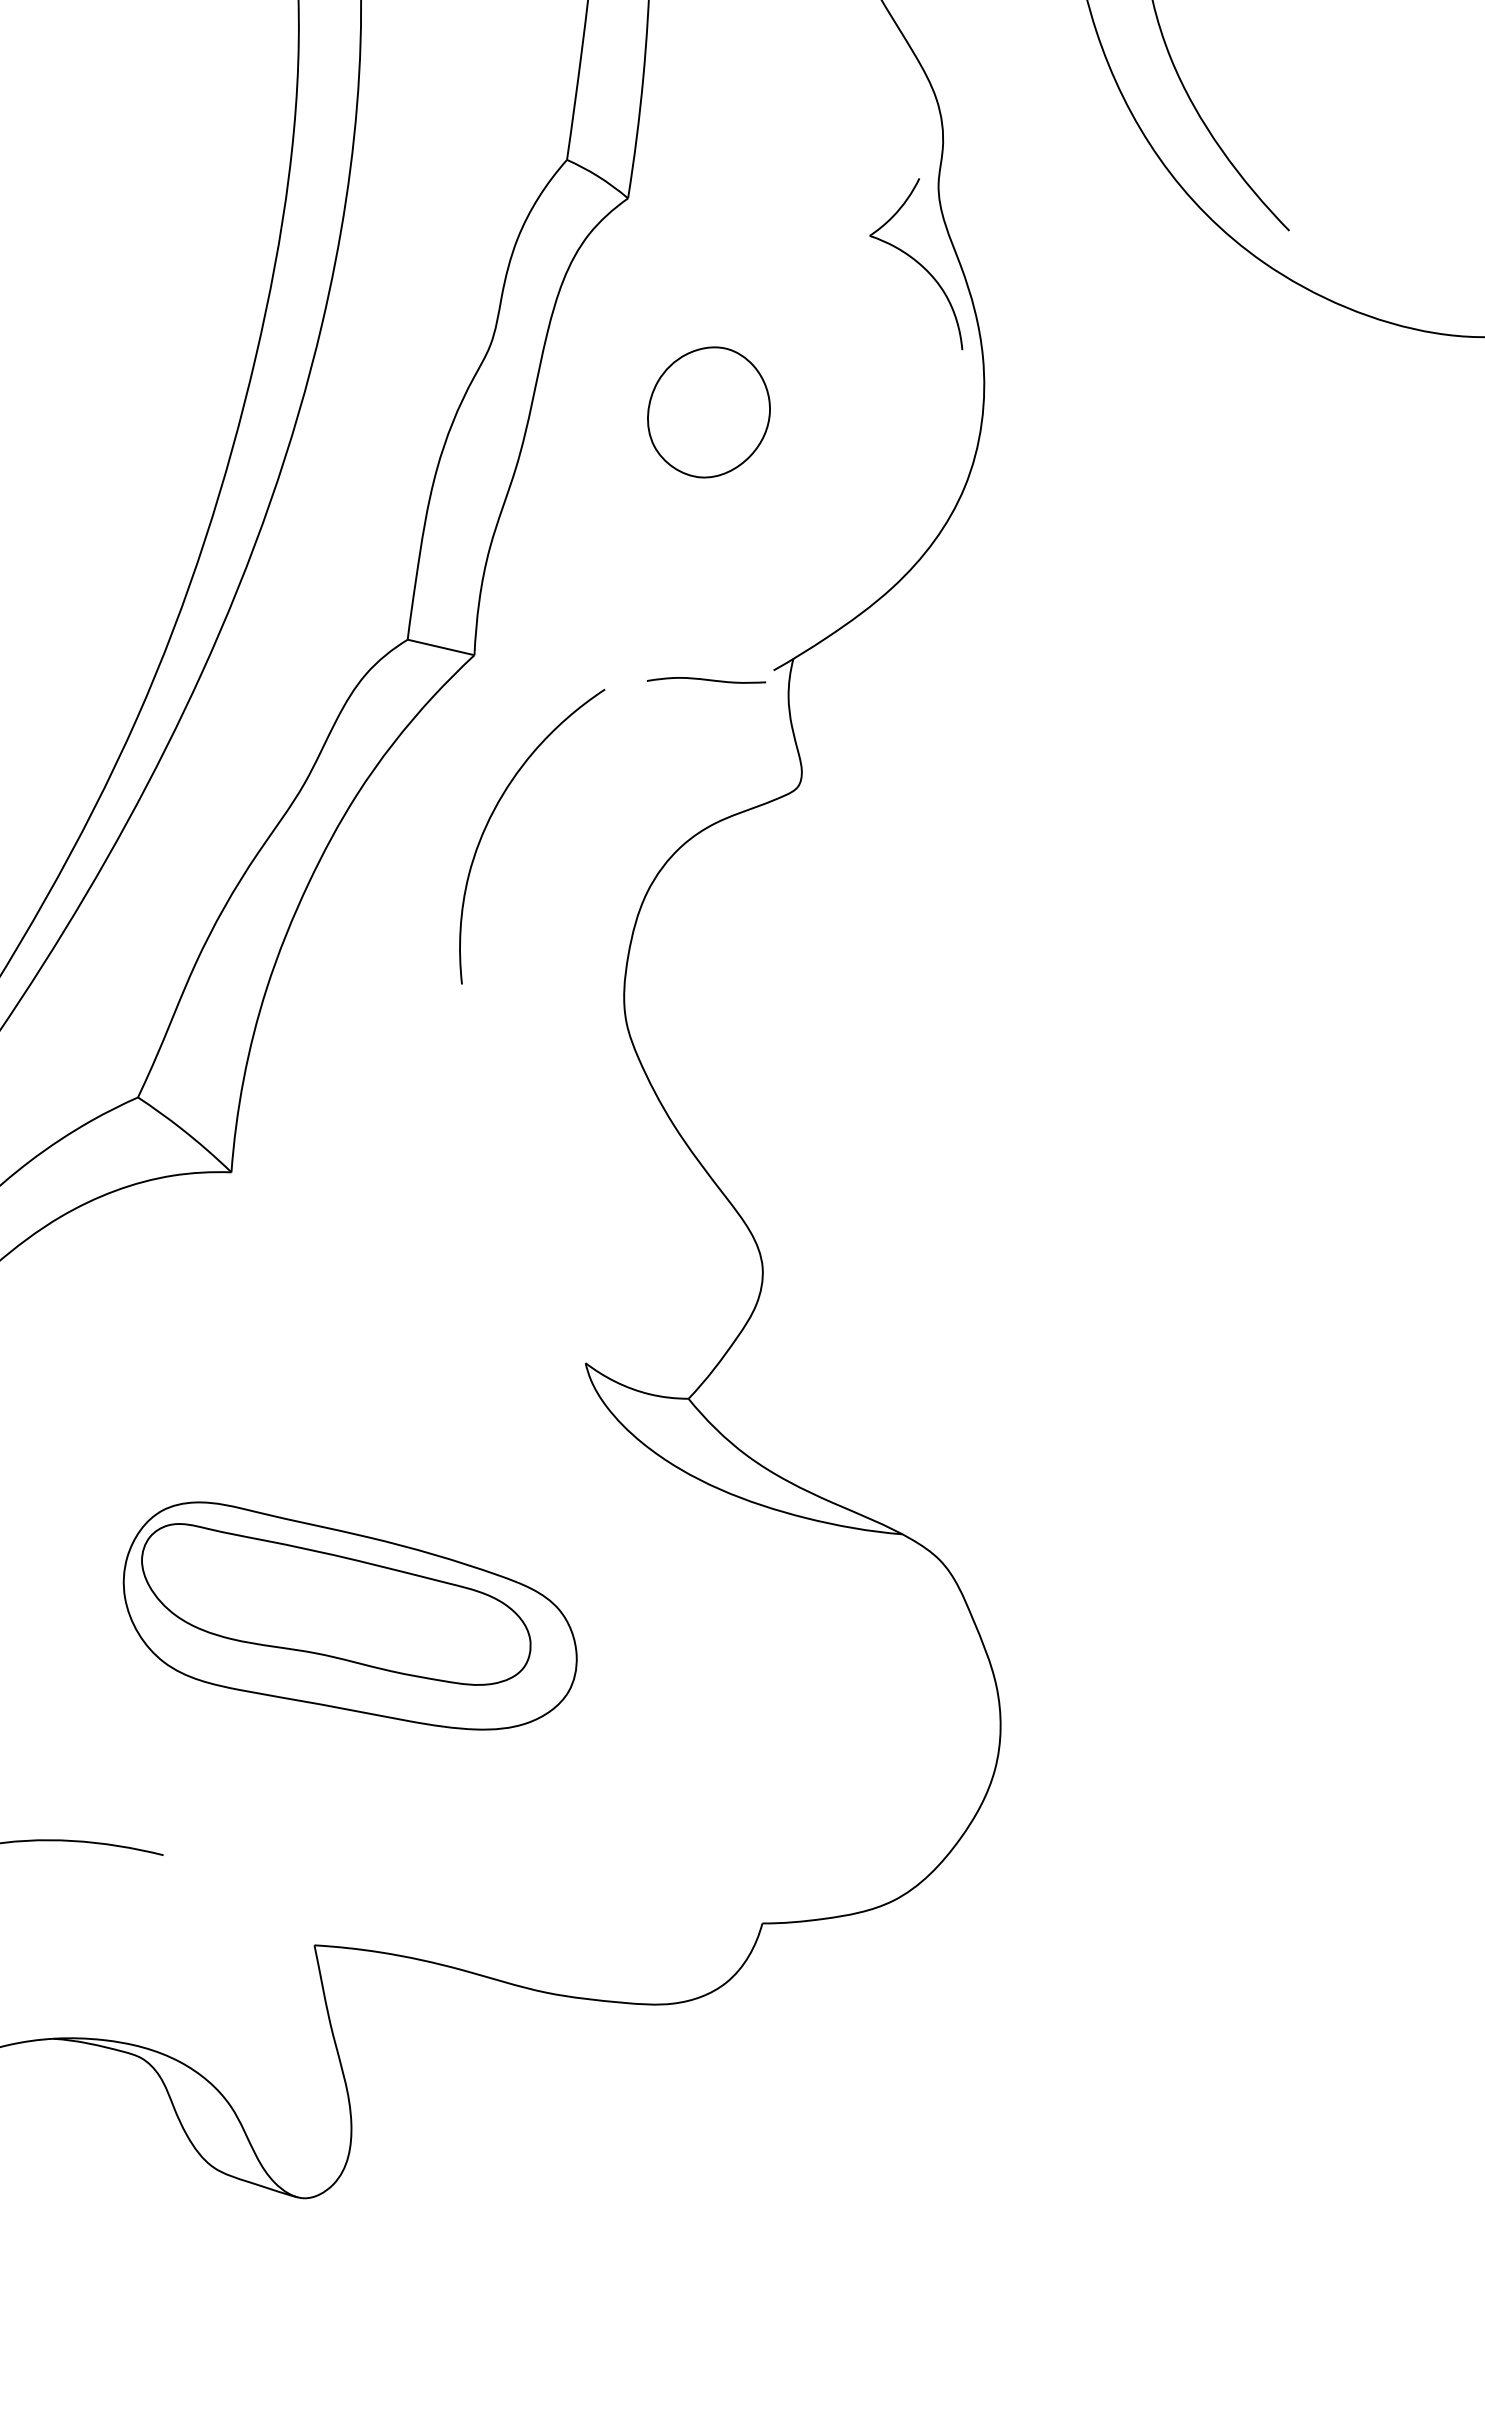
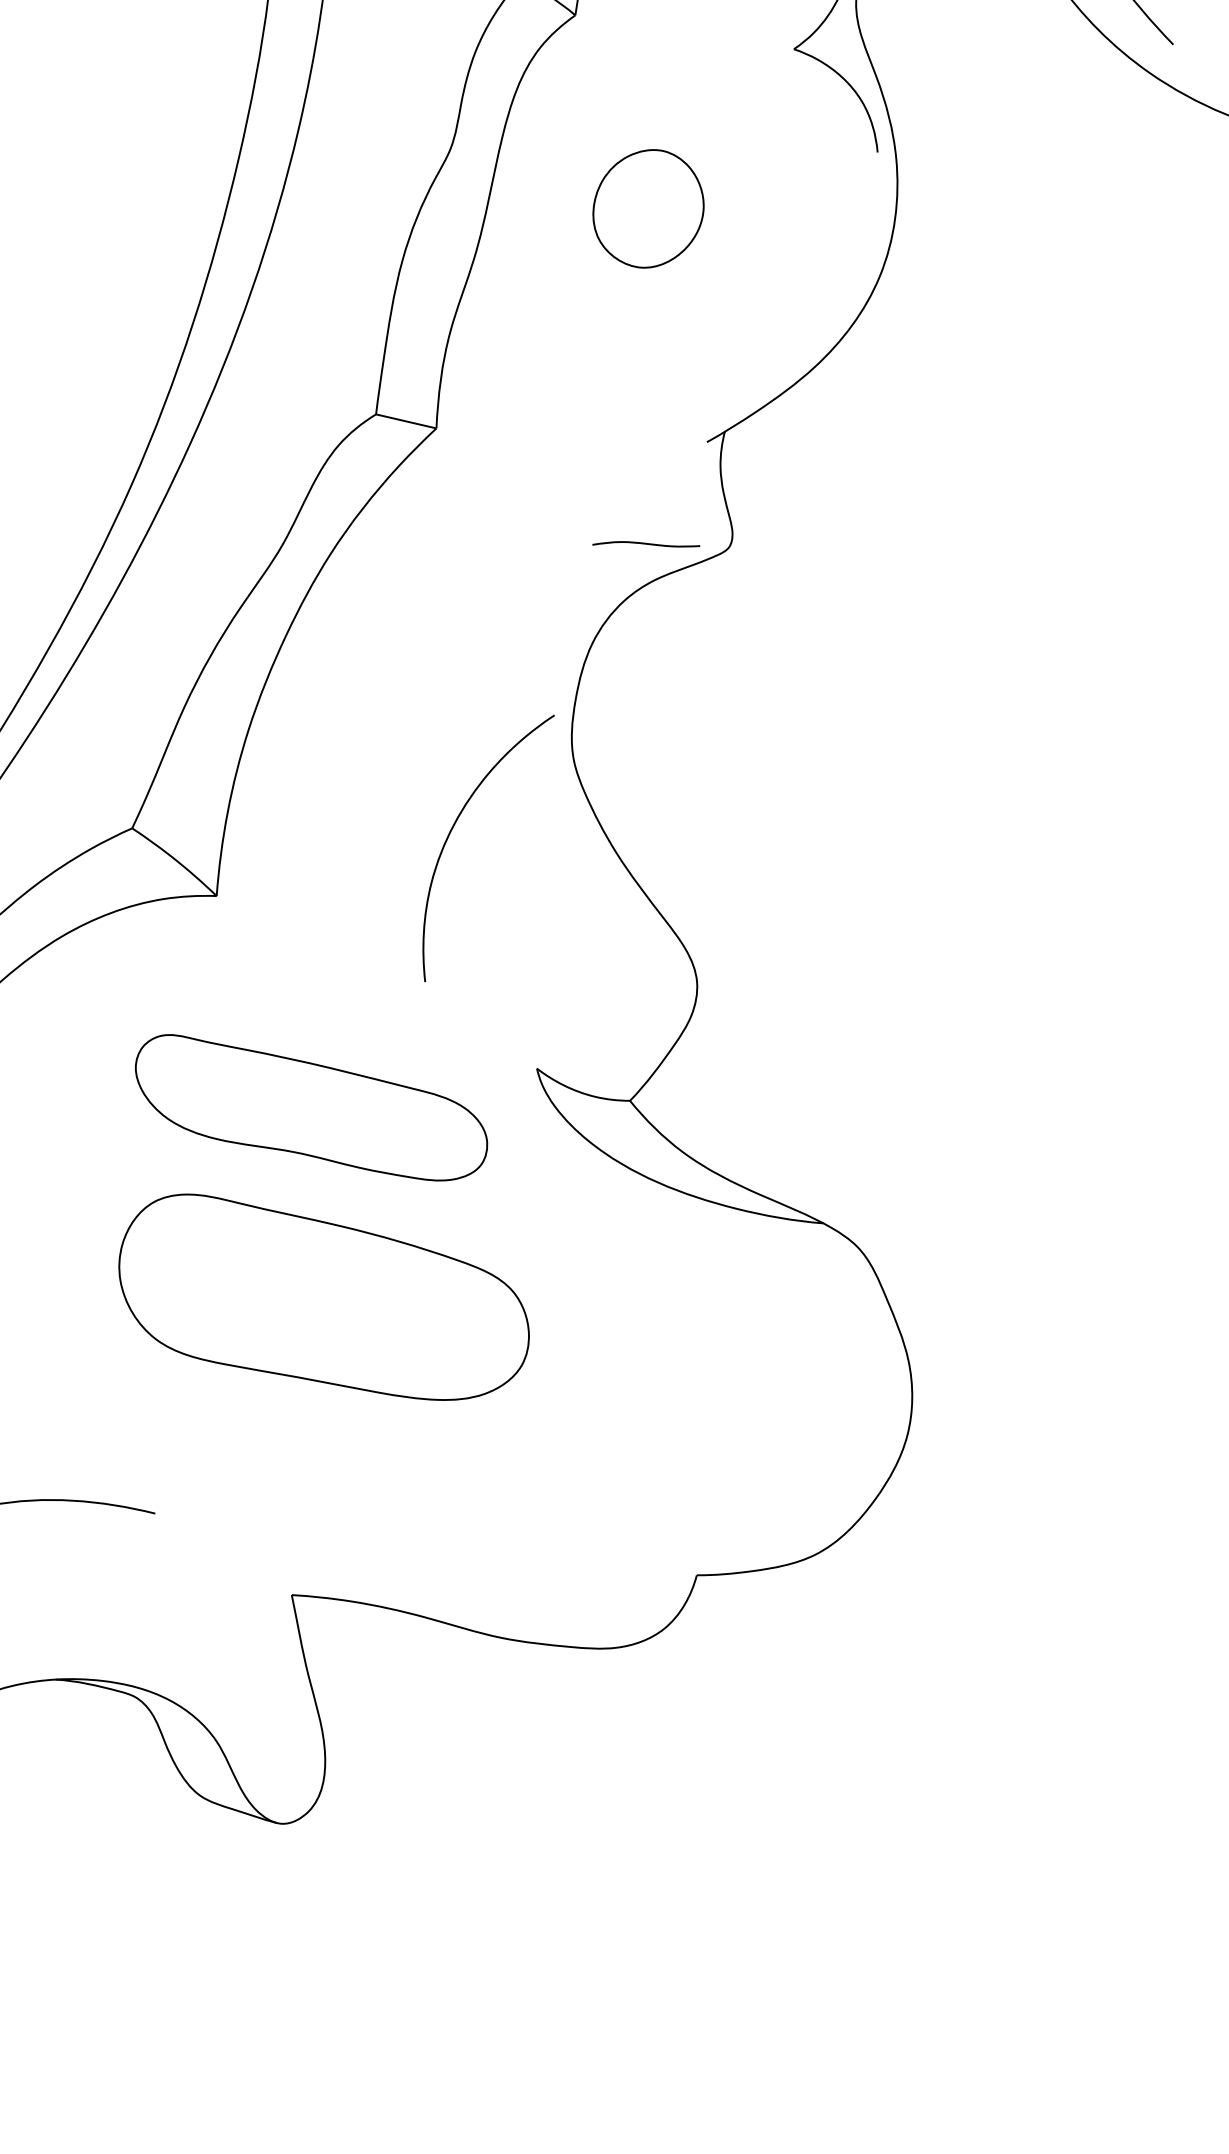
curve: (706, 680) -> (646, 544), moved
curve: (492, 815) -> (452, 829), moved
part: (336, 1604) -> (311, 1107), moved

